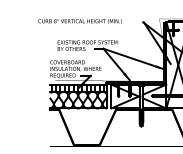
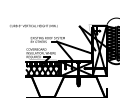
text: (79, 20) -> (33, 25), moved

